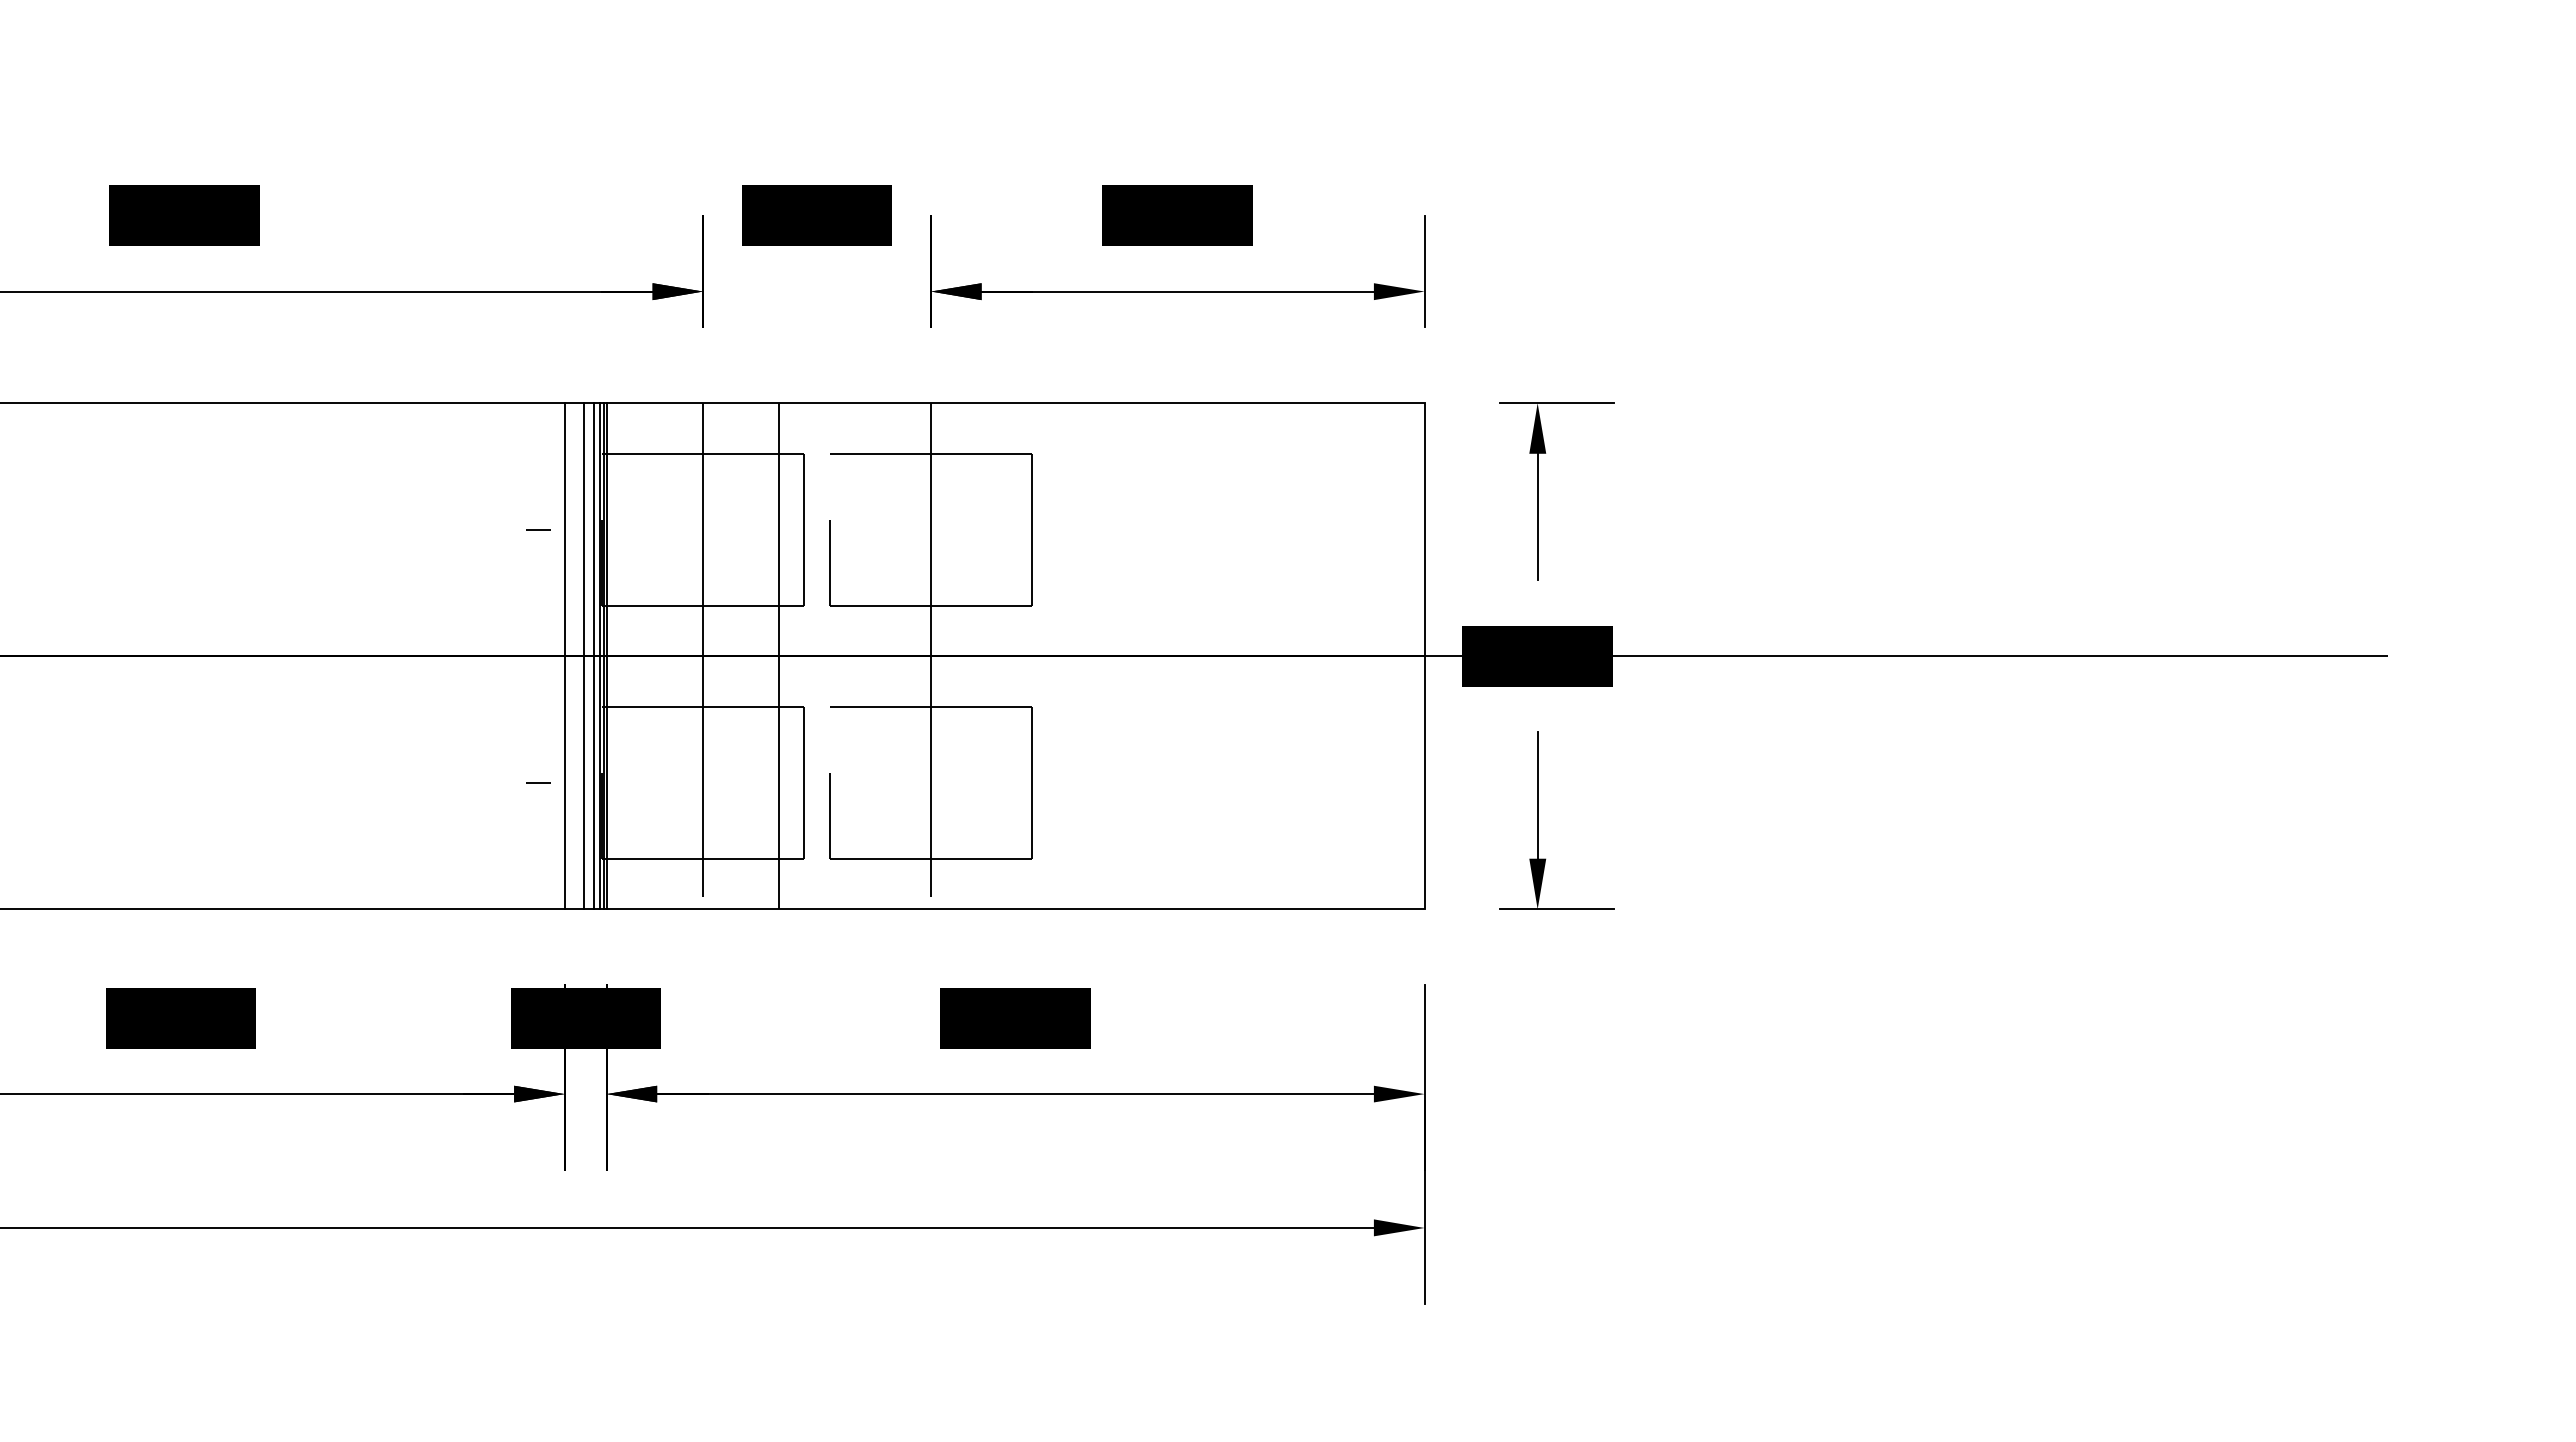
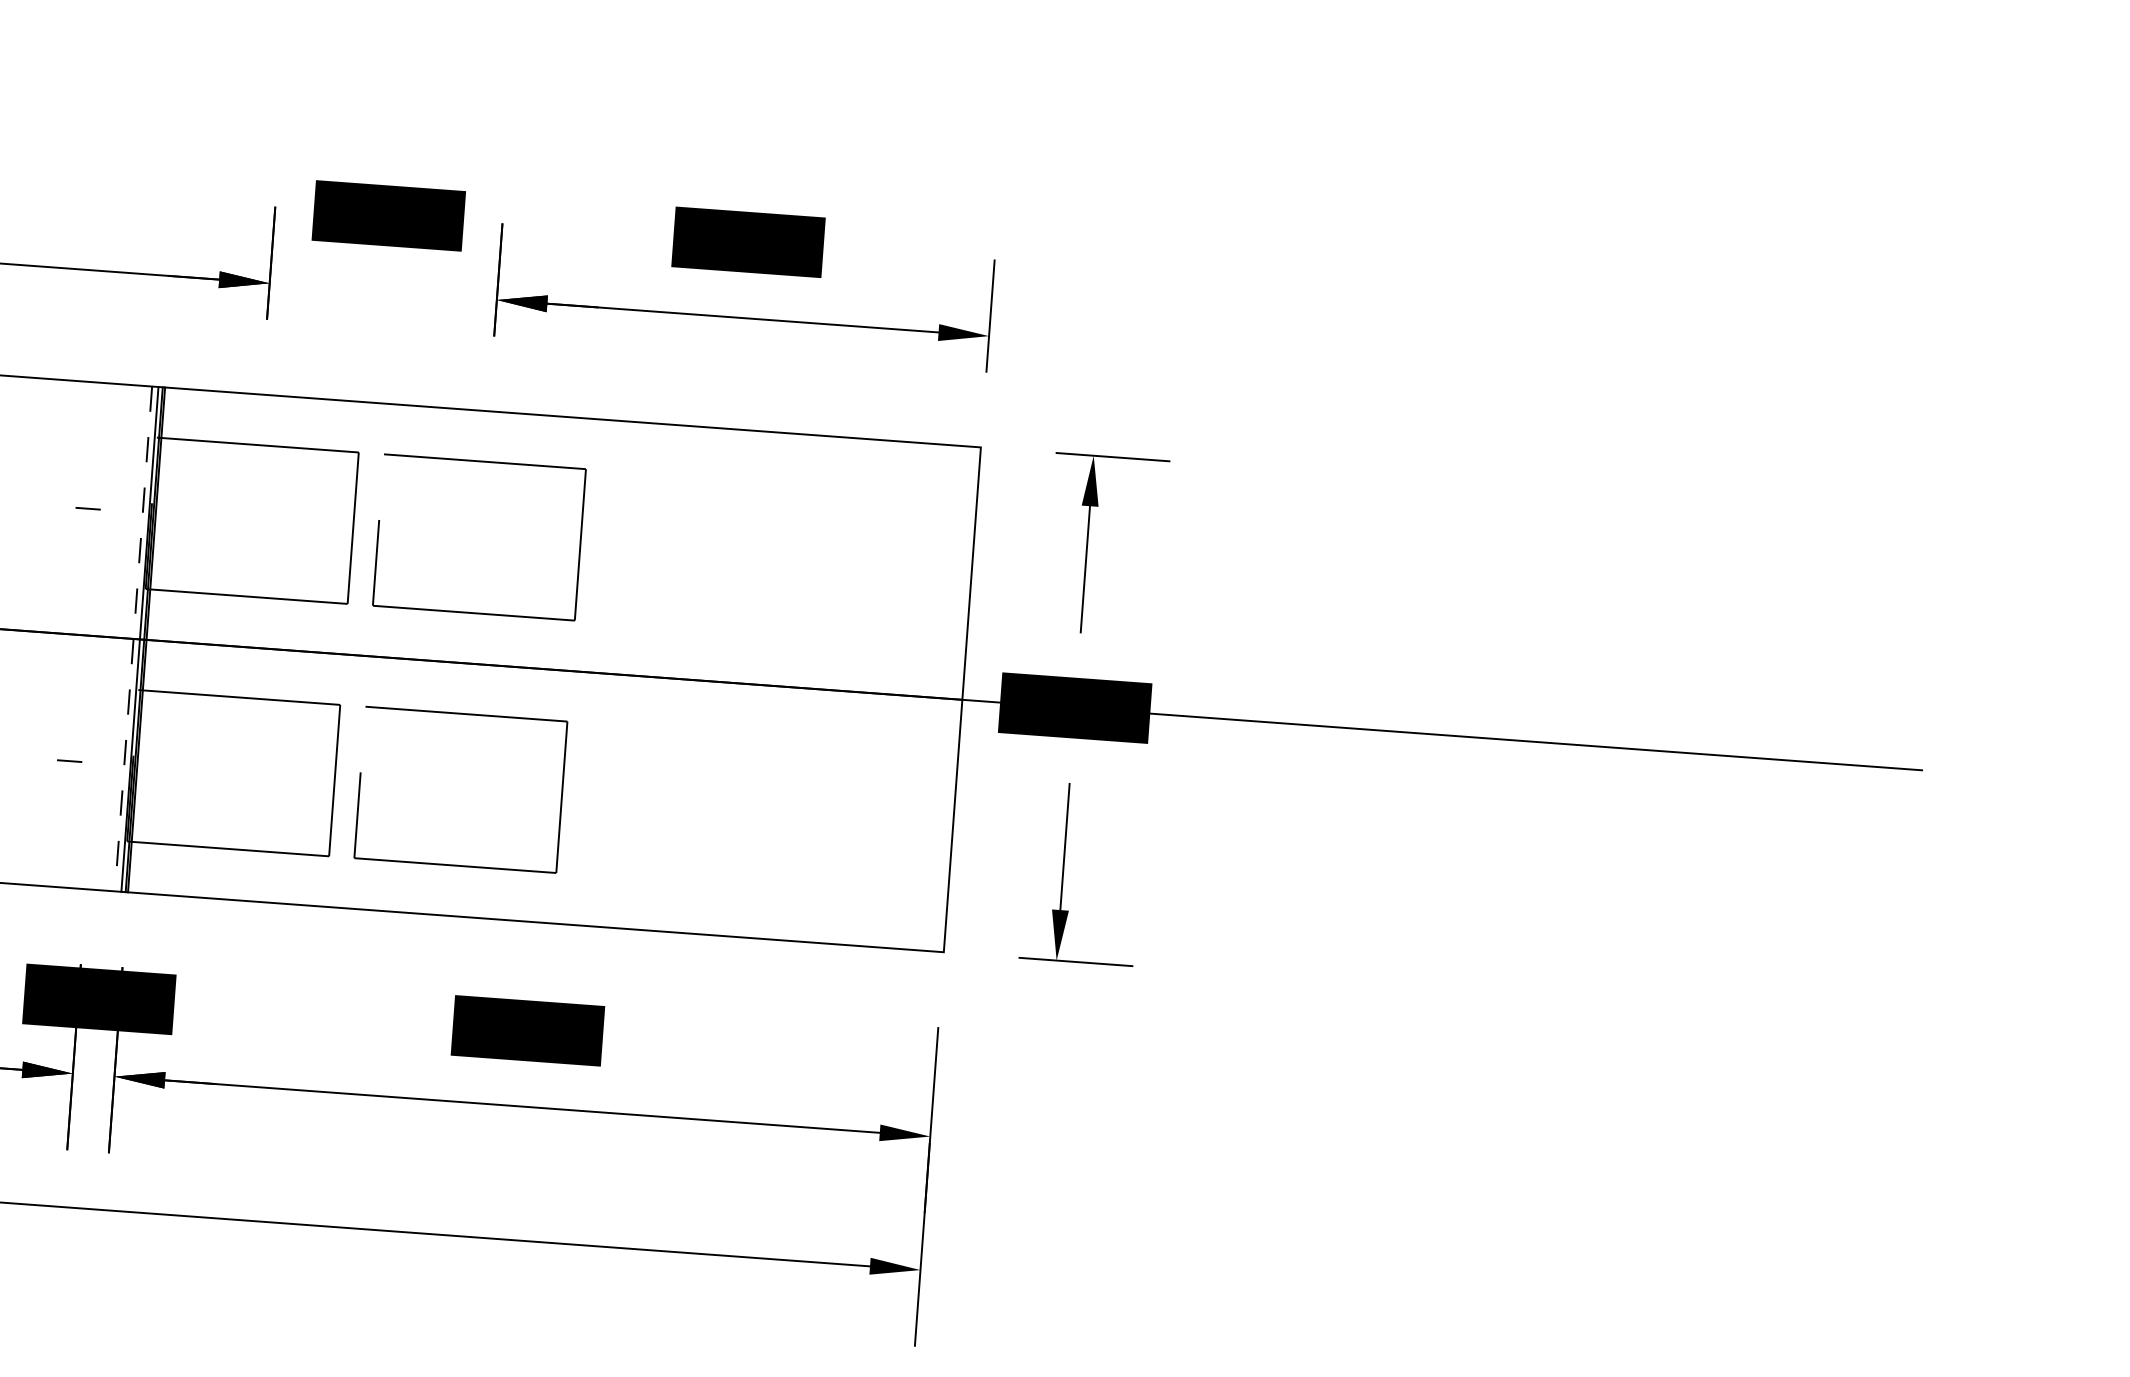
line: (703, 649) -> (243, 640), removed
line: (931, 649) -> (471, 657), removed
line: (564, 656) -> (104, 637), removed
line: (584, 656) -> (124, 638), removed
line: (593, 656) -> (133, 639), solid -> dashed
line: (779, 656) -> (319, 652), removed

